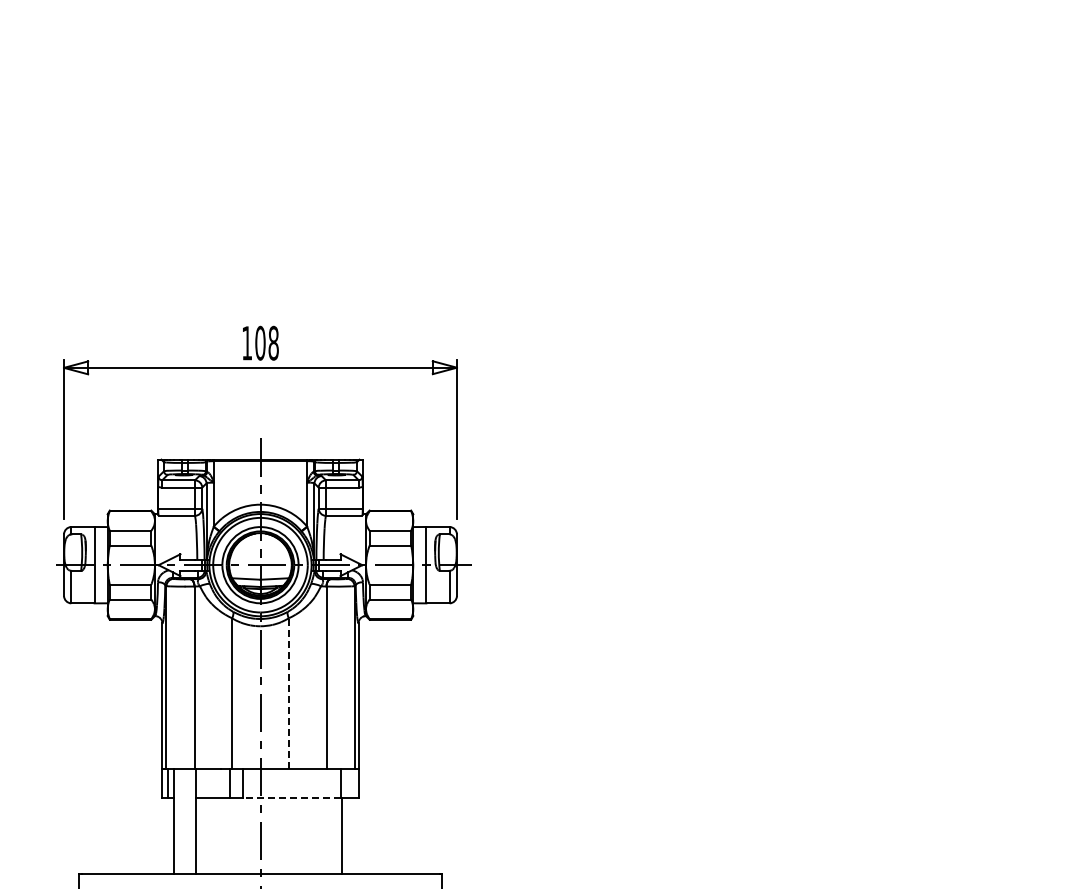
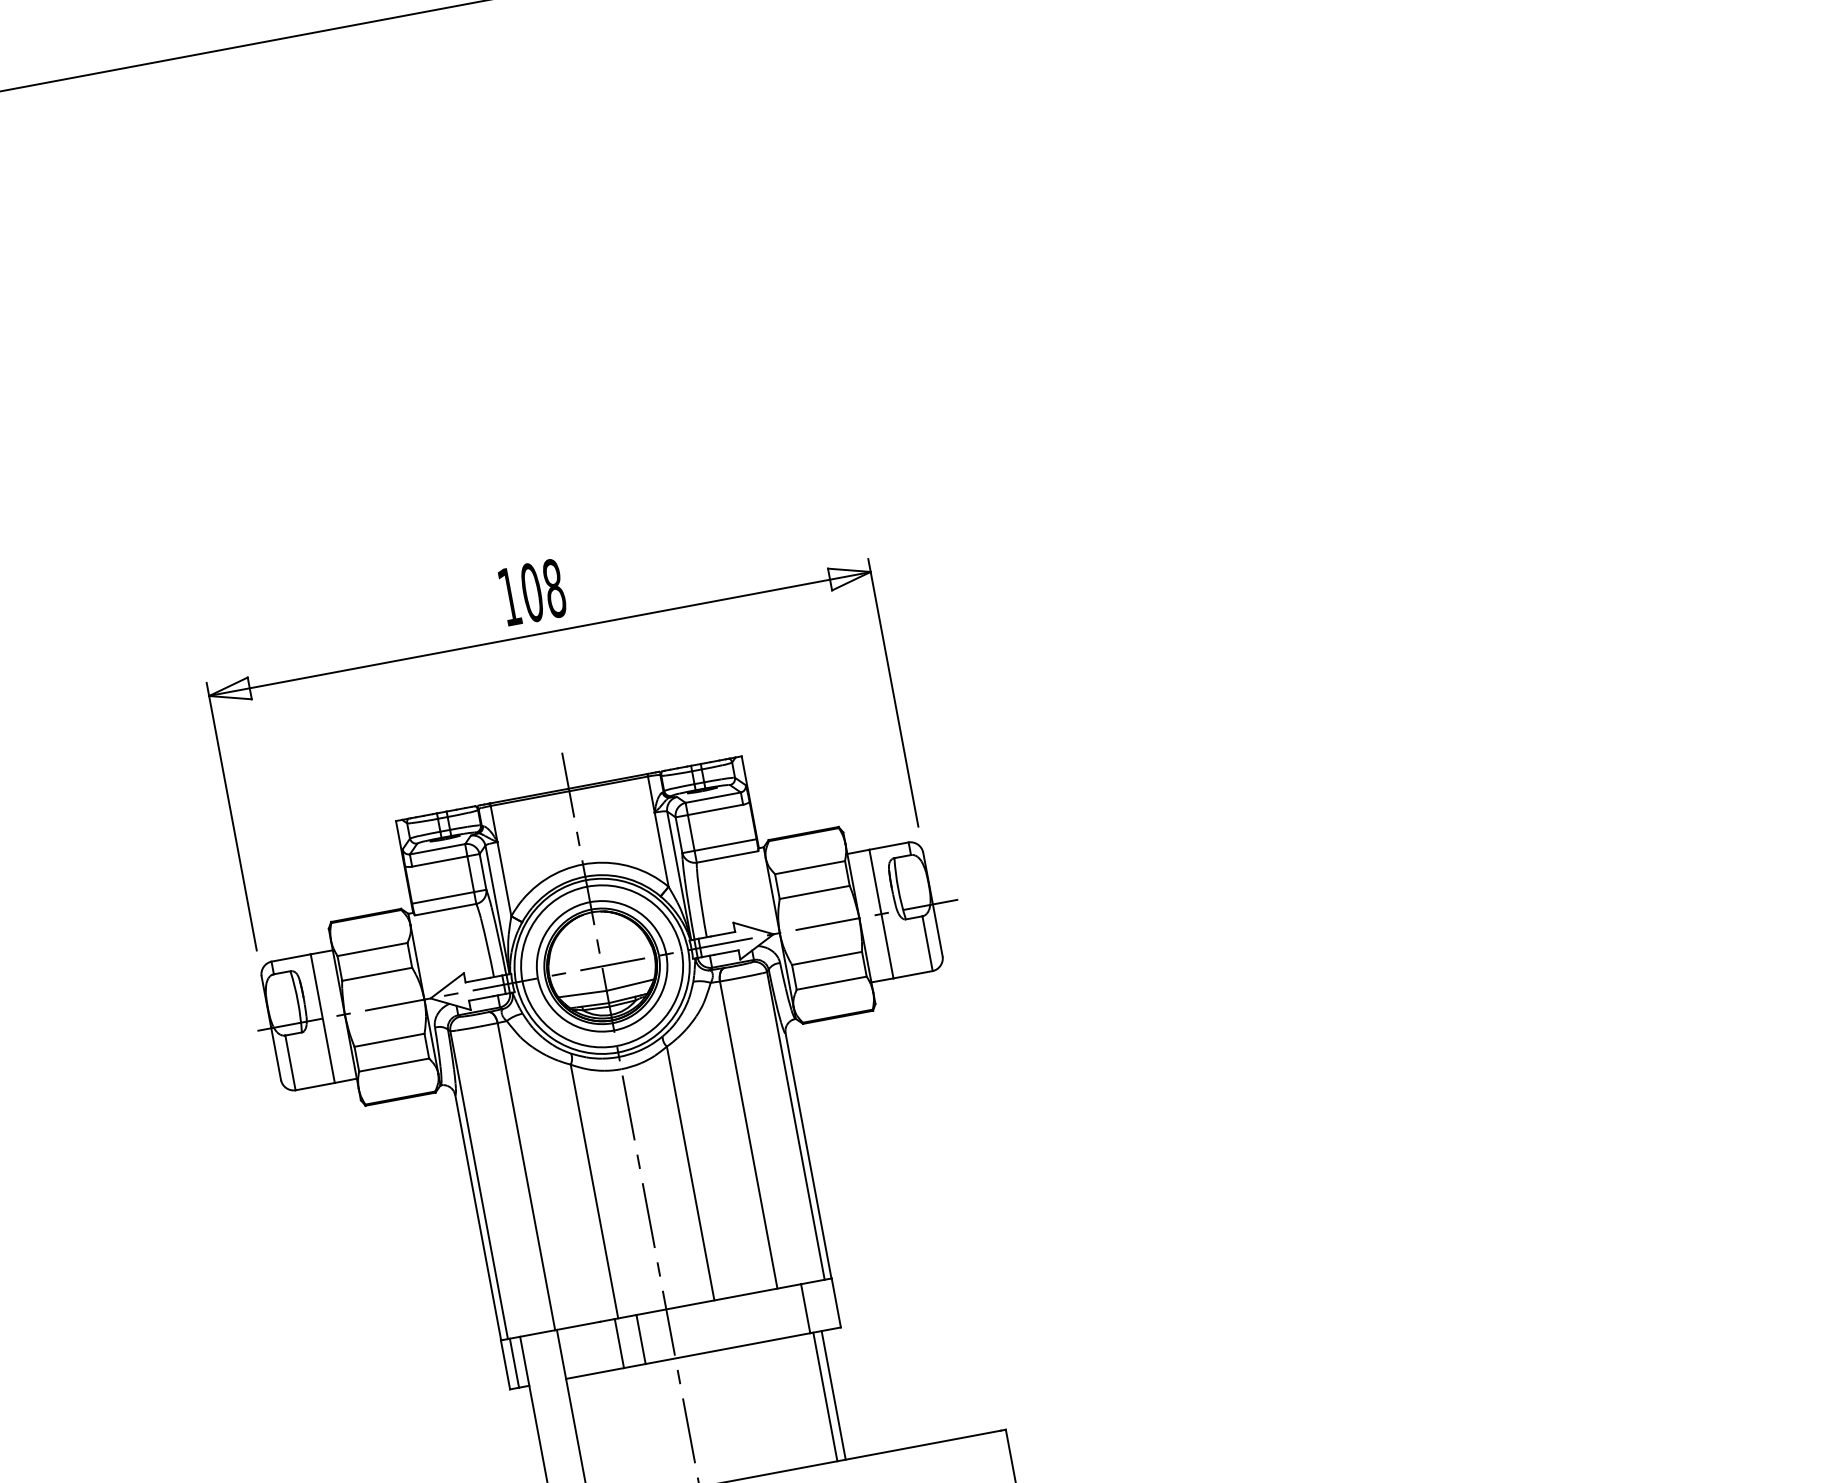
line: (289, 693) -> (691, 1173), dashed -> solid
line: (291, 798) -> (727, 1349), dashed -> solid
line: (347, 836) -> (834, 1395), added

